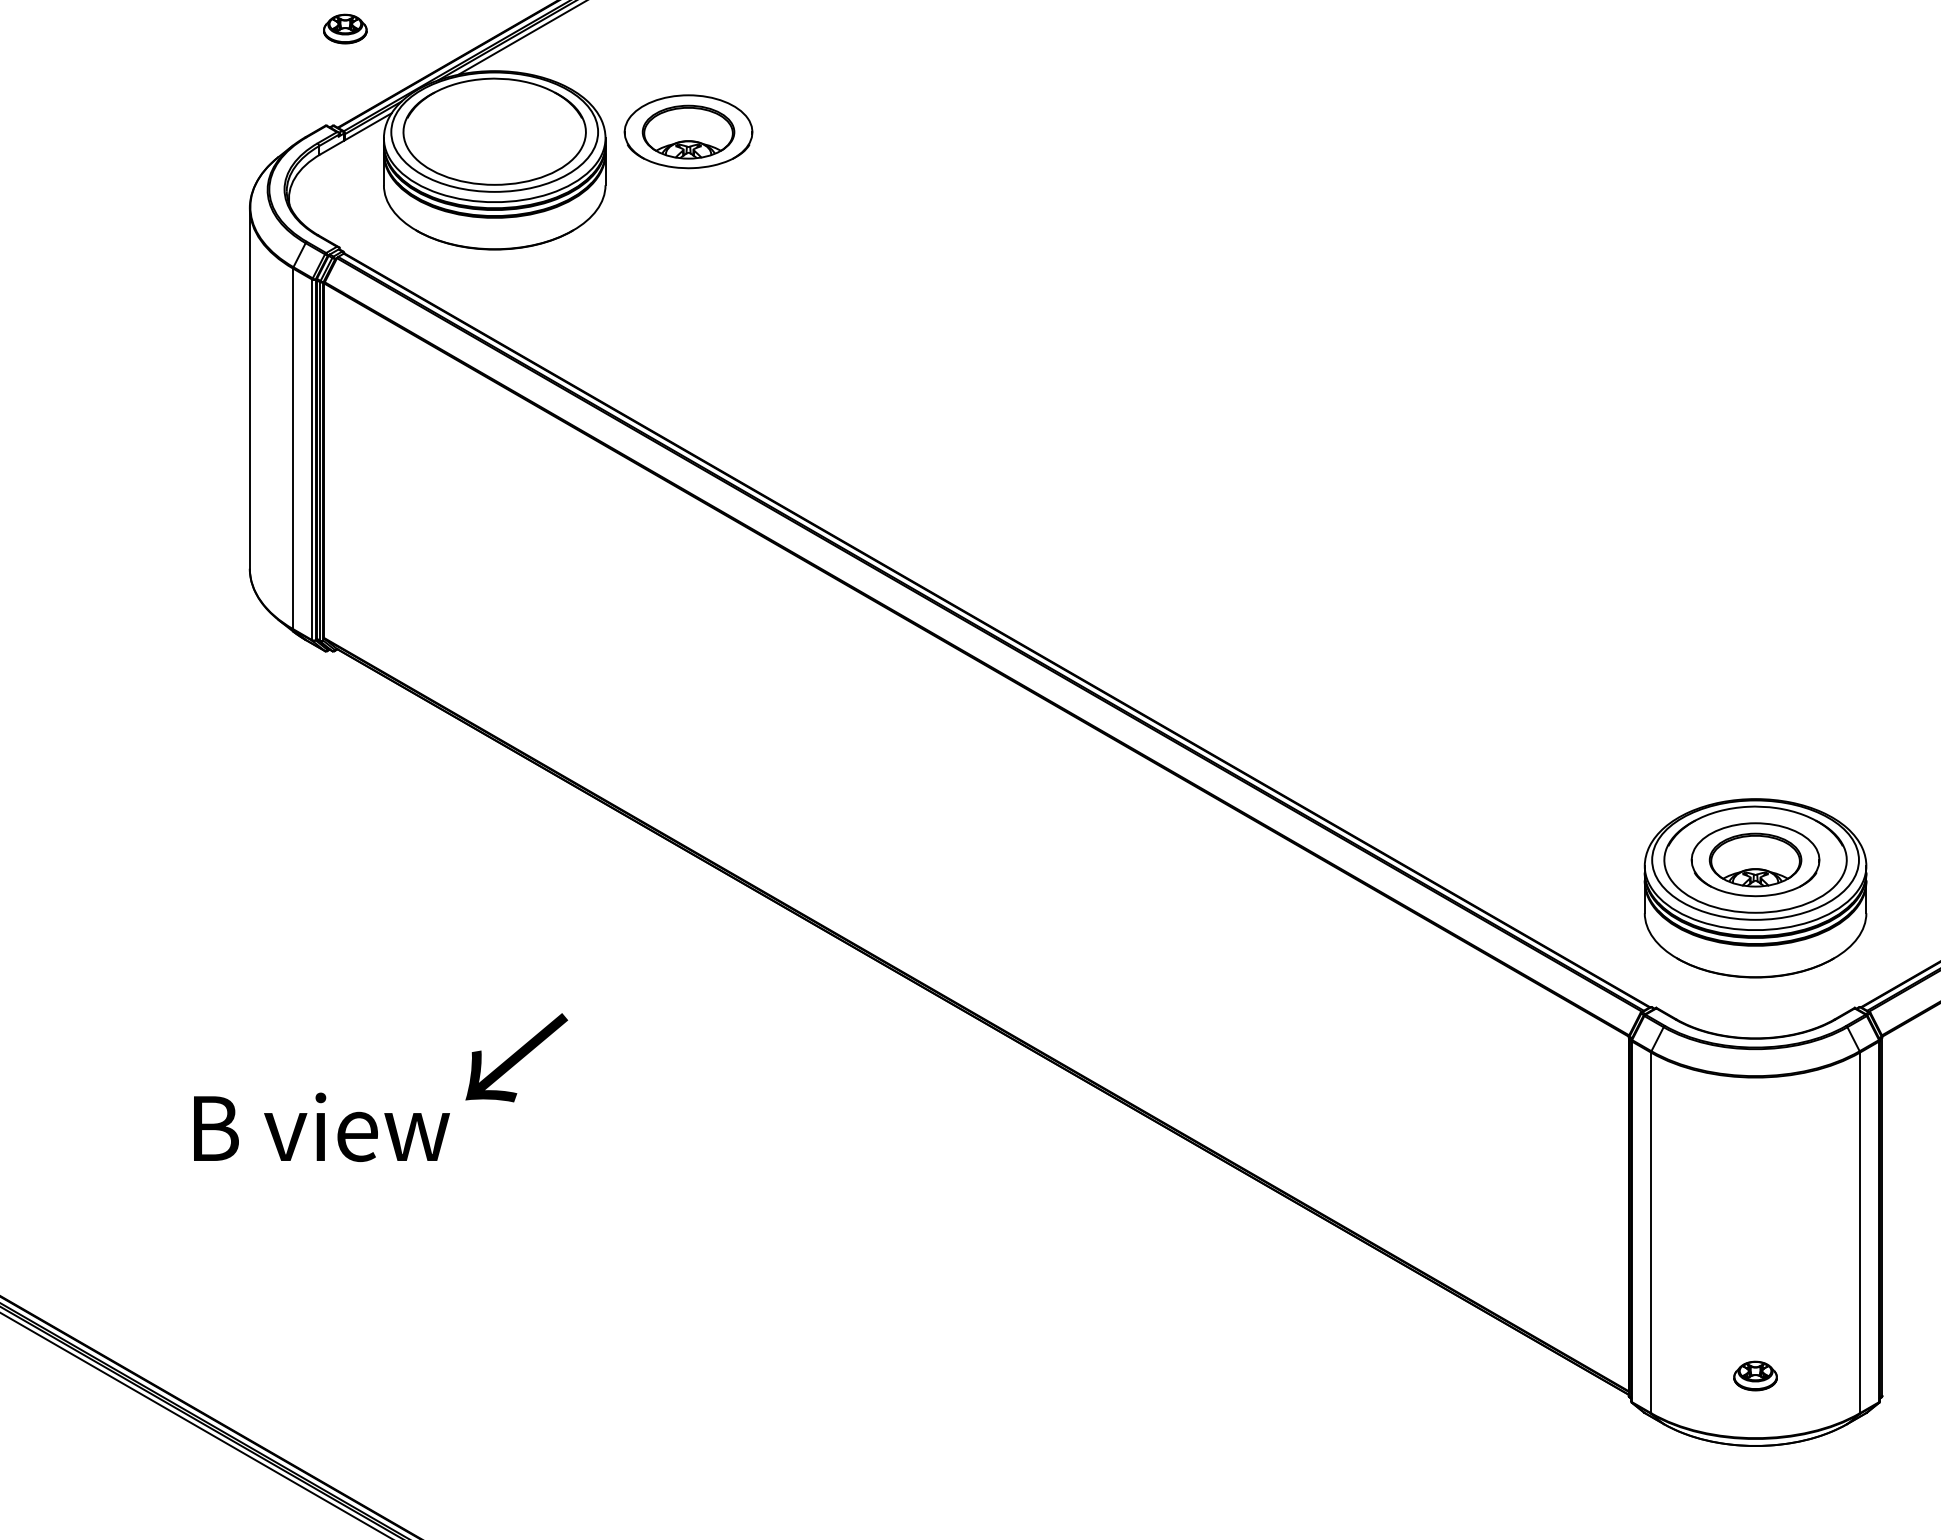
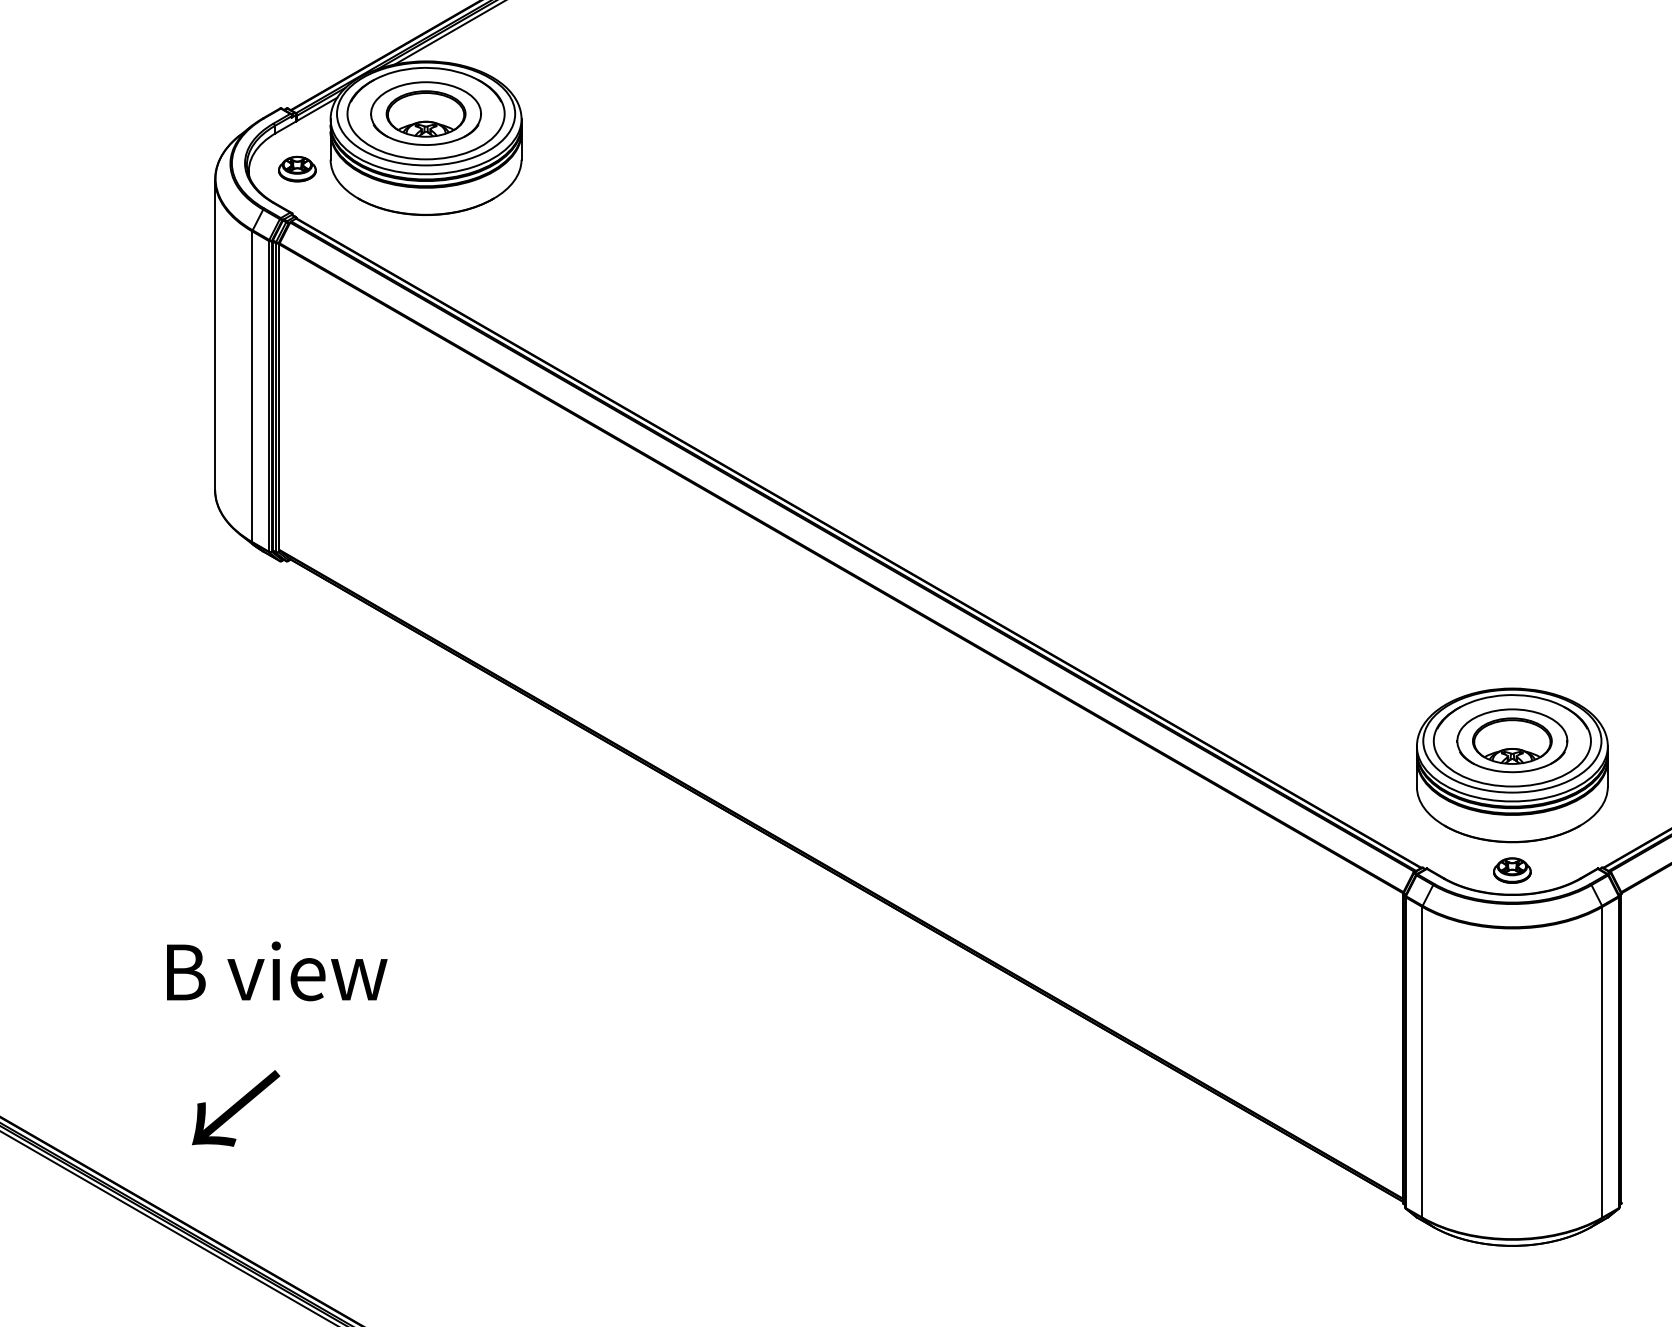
part: (345, 28) -> (297, 168), moved
part: (687, 131) -> (425, 113), moved
text: (517, 1057) -> (236, 1108), moved
part: (1755, 1375) -> (1512, 870), moved

